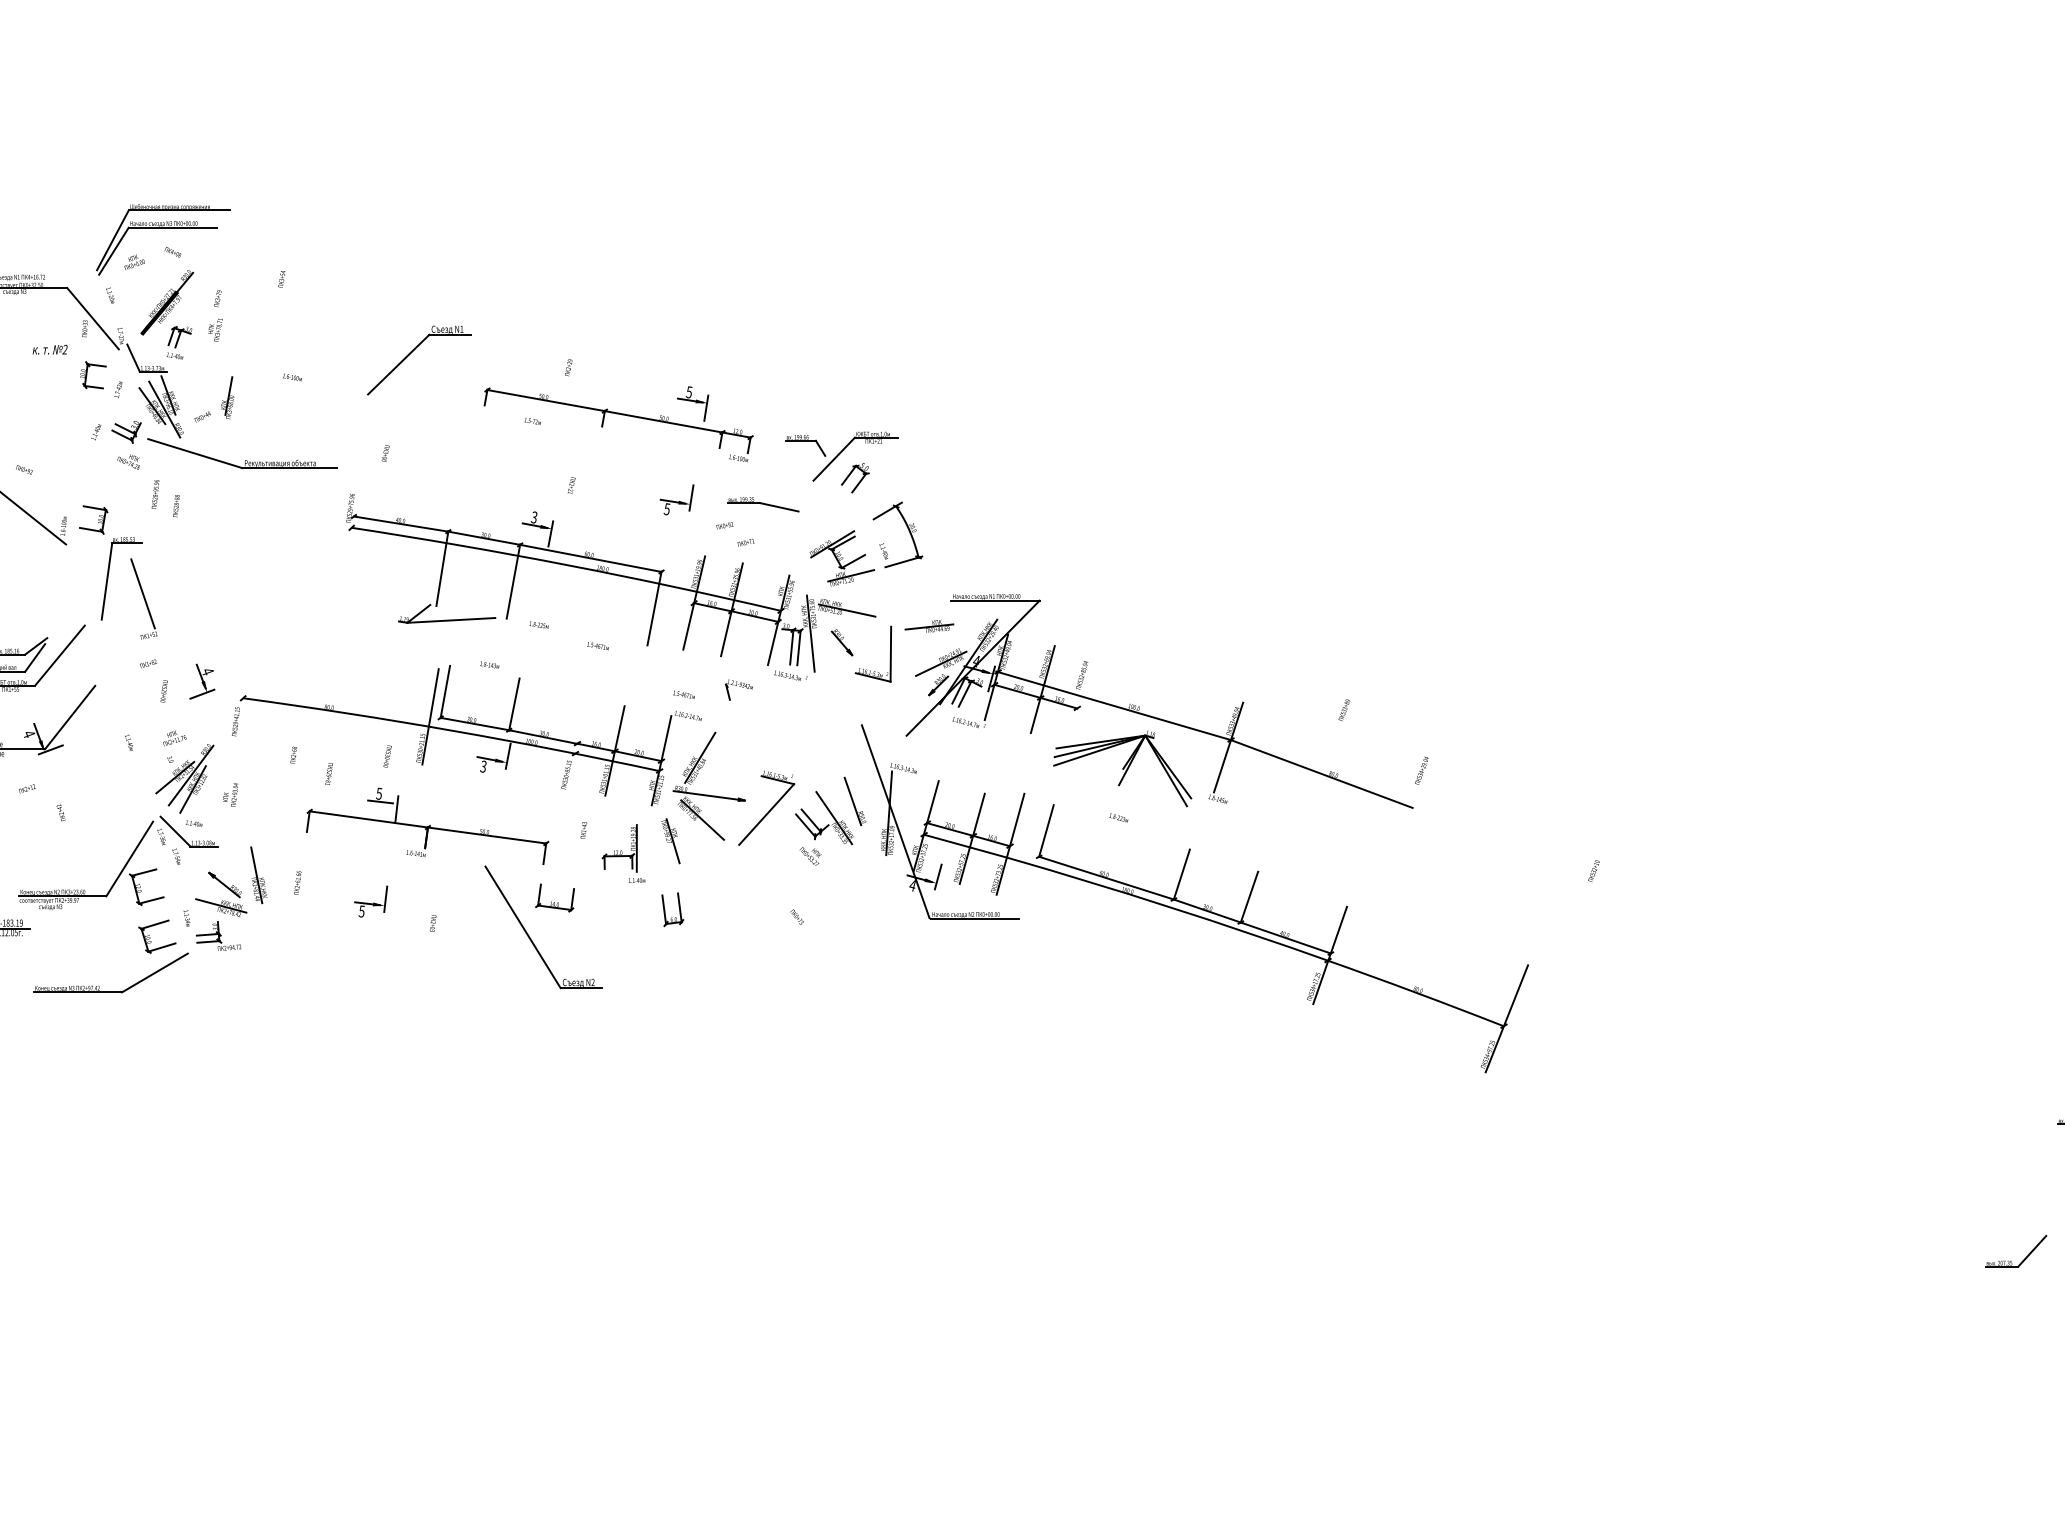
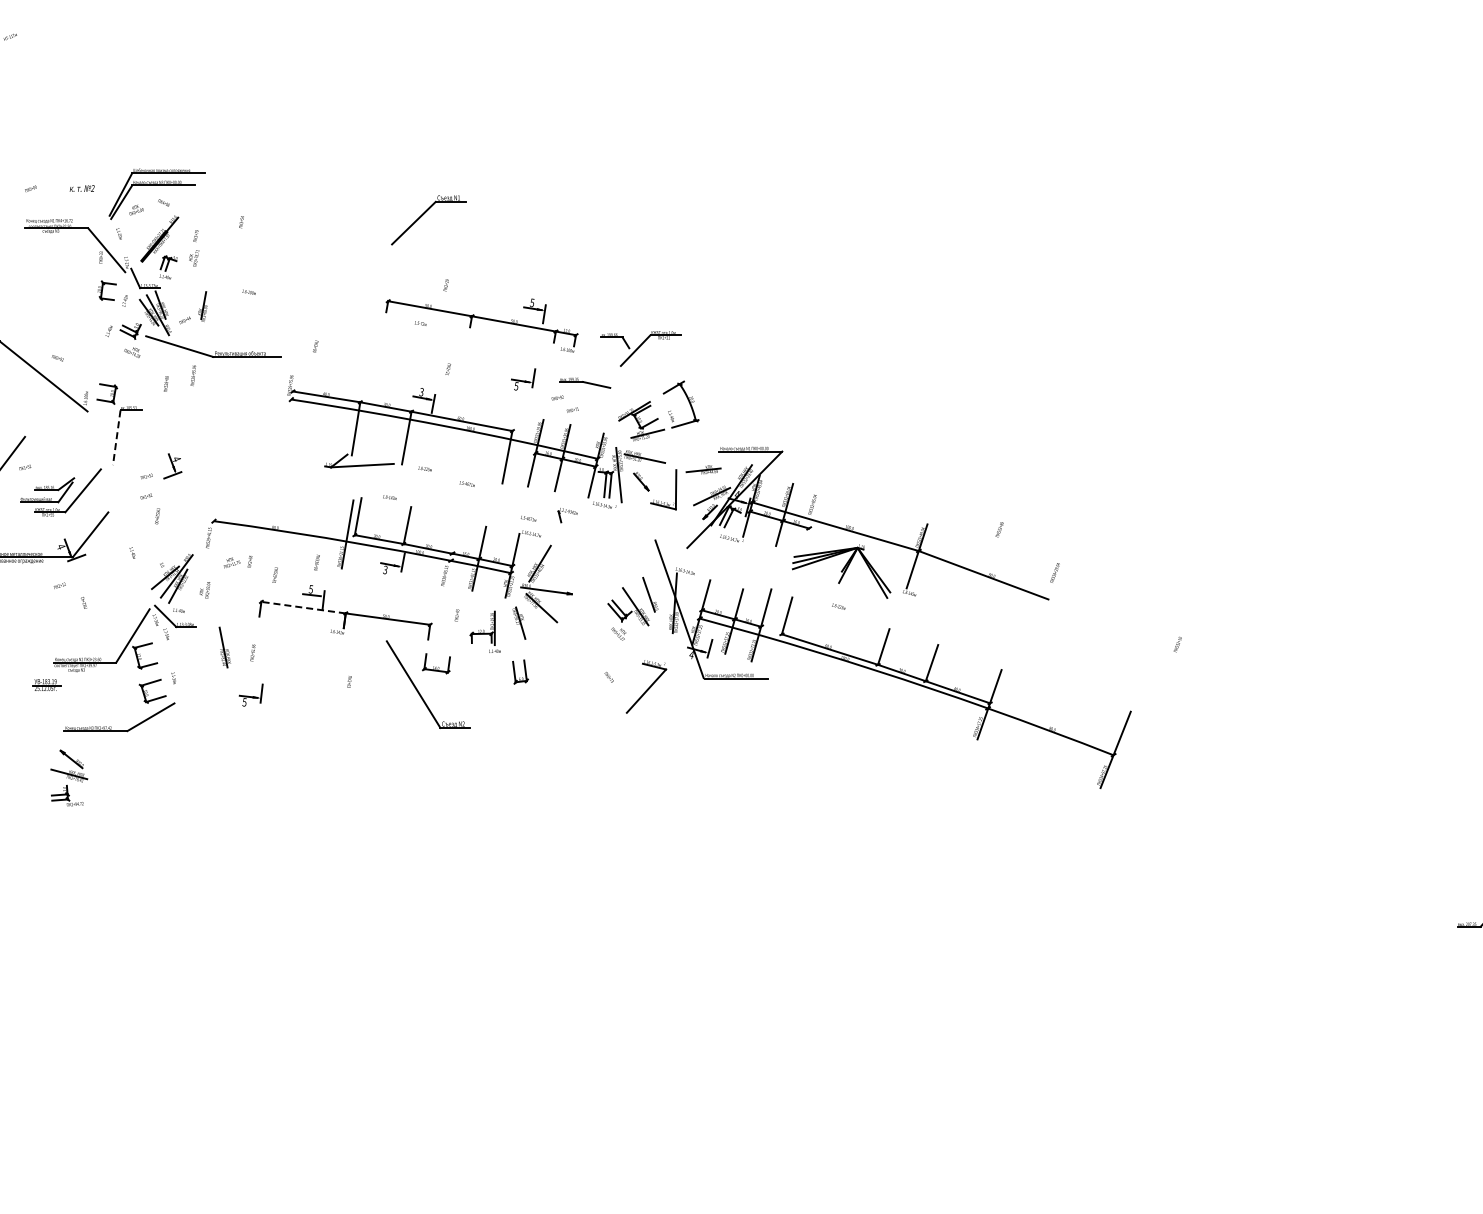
text: (49, 349) -> (81, 188), moved
part: (412, 353) -> (423, 215), moved
part: (854, 478) -> (650, 364), removed
text: (154, 494) -> (192, 375), moved
line: (106, 580) -> (116, 437), solid -> dashed
line: (143, 593) -> (142, 446), removed
part: (201, 681) -> (172, 466), moved
text: (173, 737) -> (231, 562), moved
part: (766, 807) -> (646, 686), moved
line: (368, 819) -> (303, 607), solid -> dashed
part: (370, 900) -> (250, 694), moved
part: (221, 910) -> (69, 777), moved

